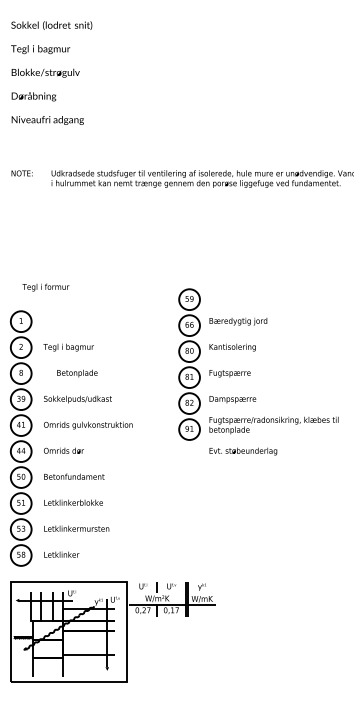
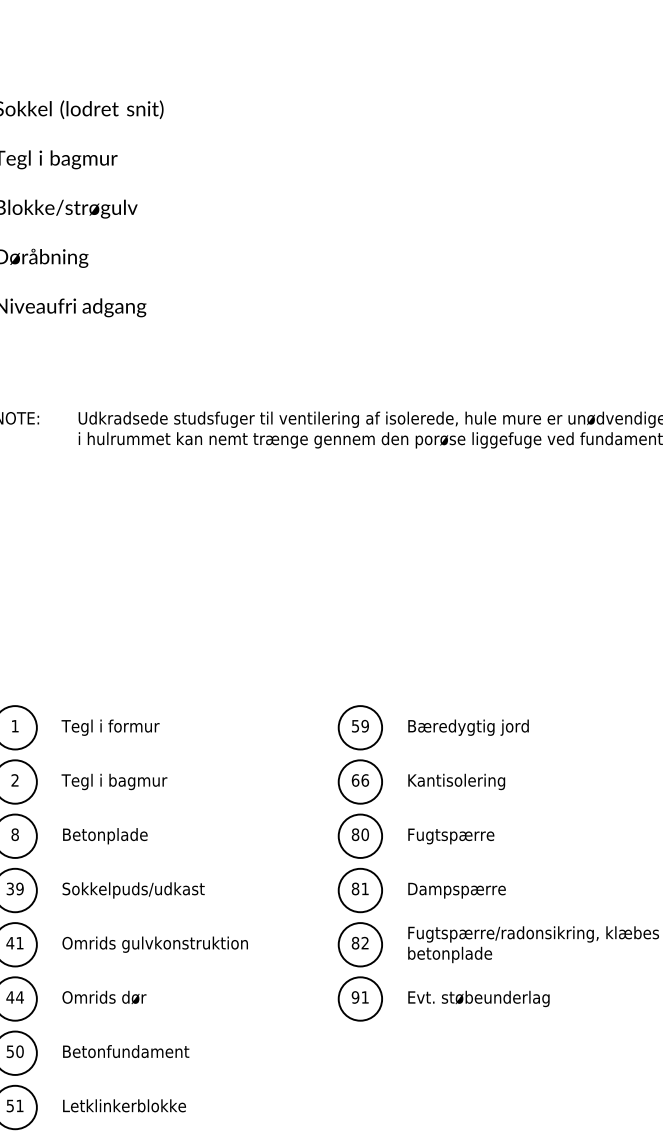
text: (45, 287) -> (109, 727), moved
part: (189, 364) -> (360, 863), moved
text: (77, 373) -> (105, 835), moved

